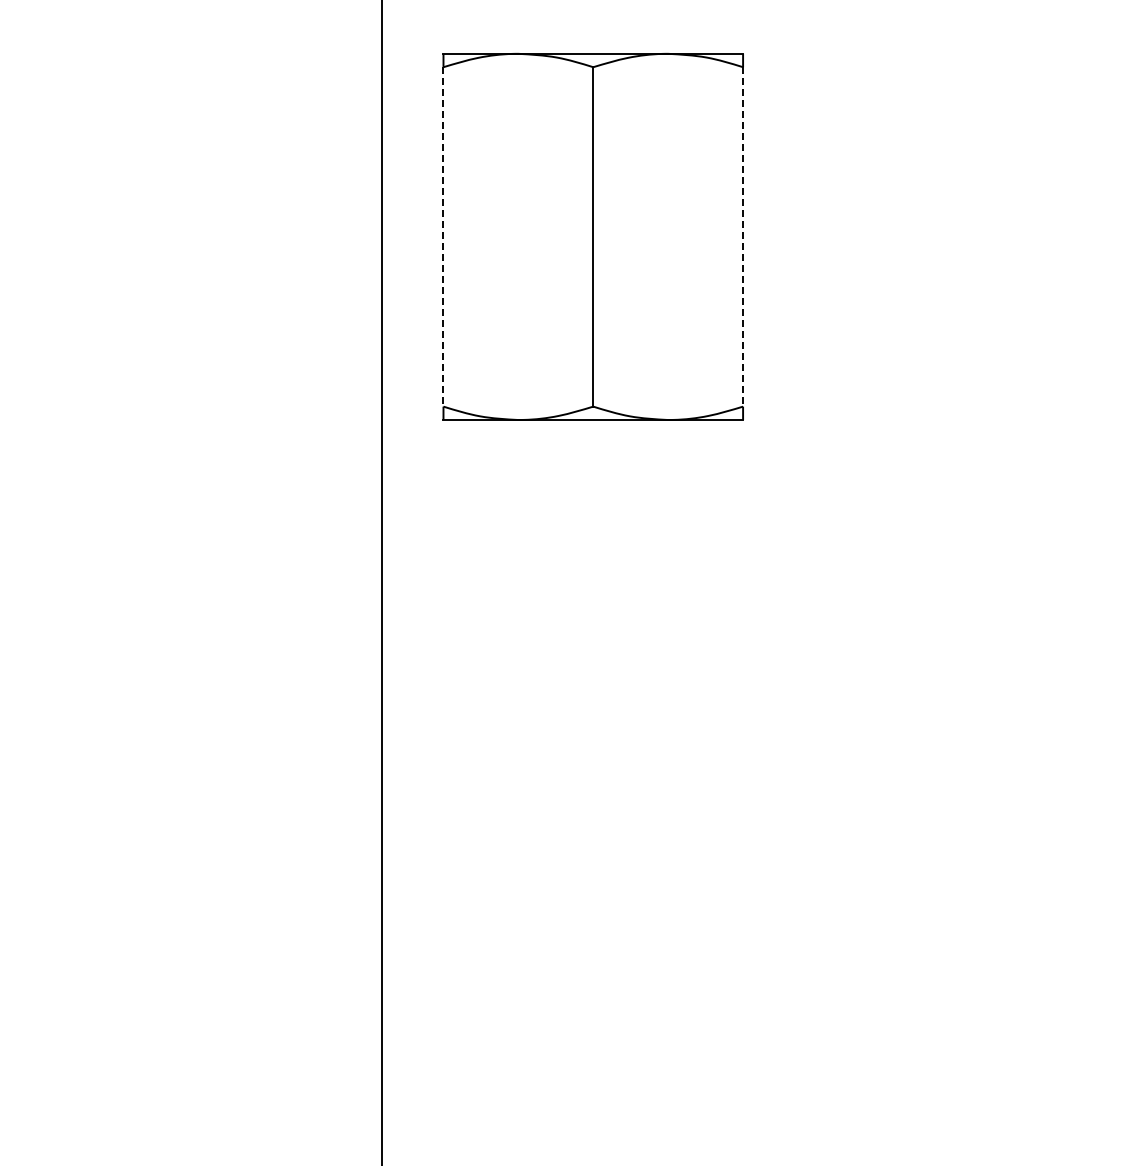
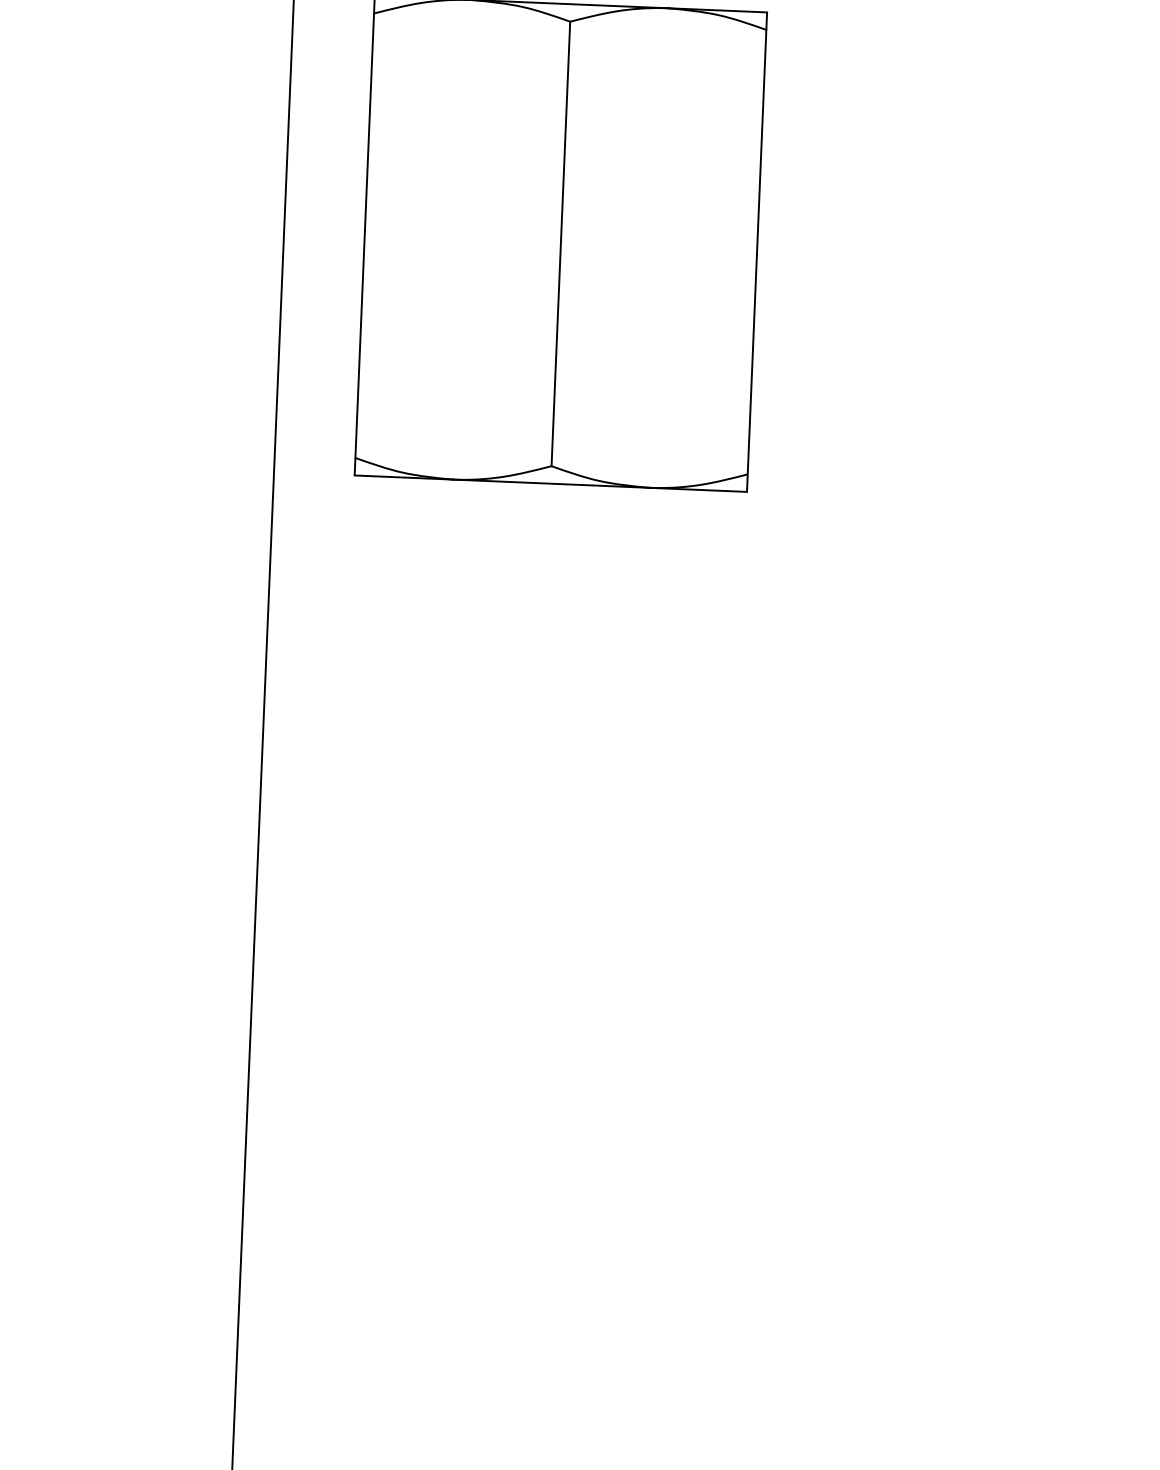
line: (443, 236) -> (364, 235), dashed -> solid
line: (743, 236) -> (757, 251), dashed -> solid

